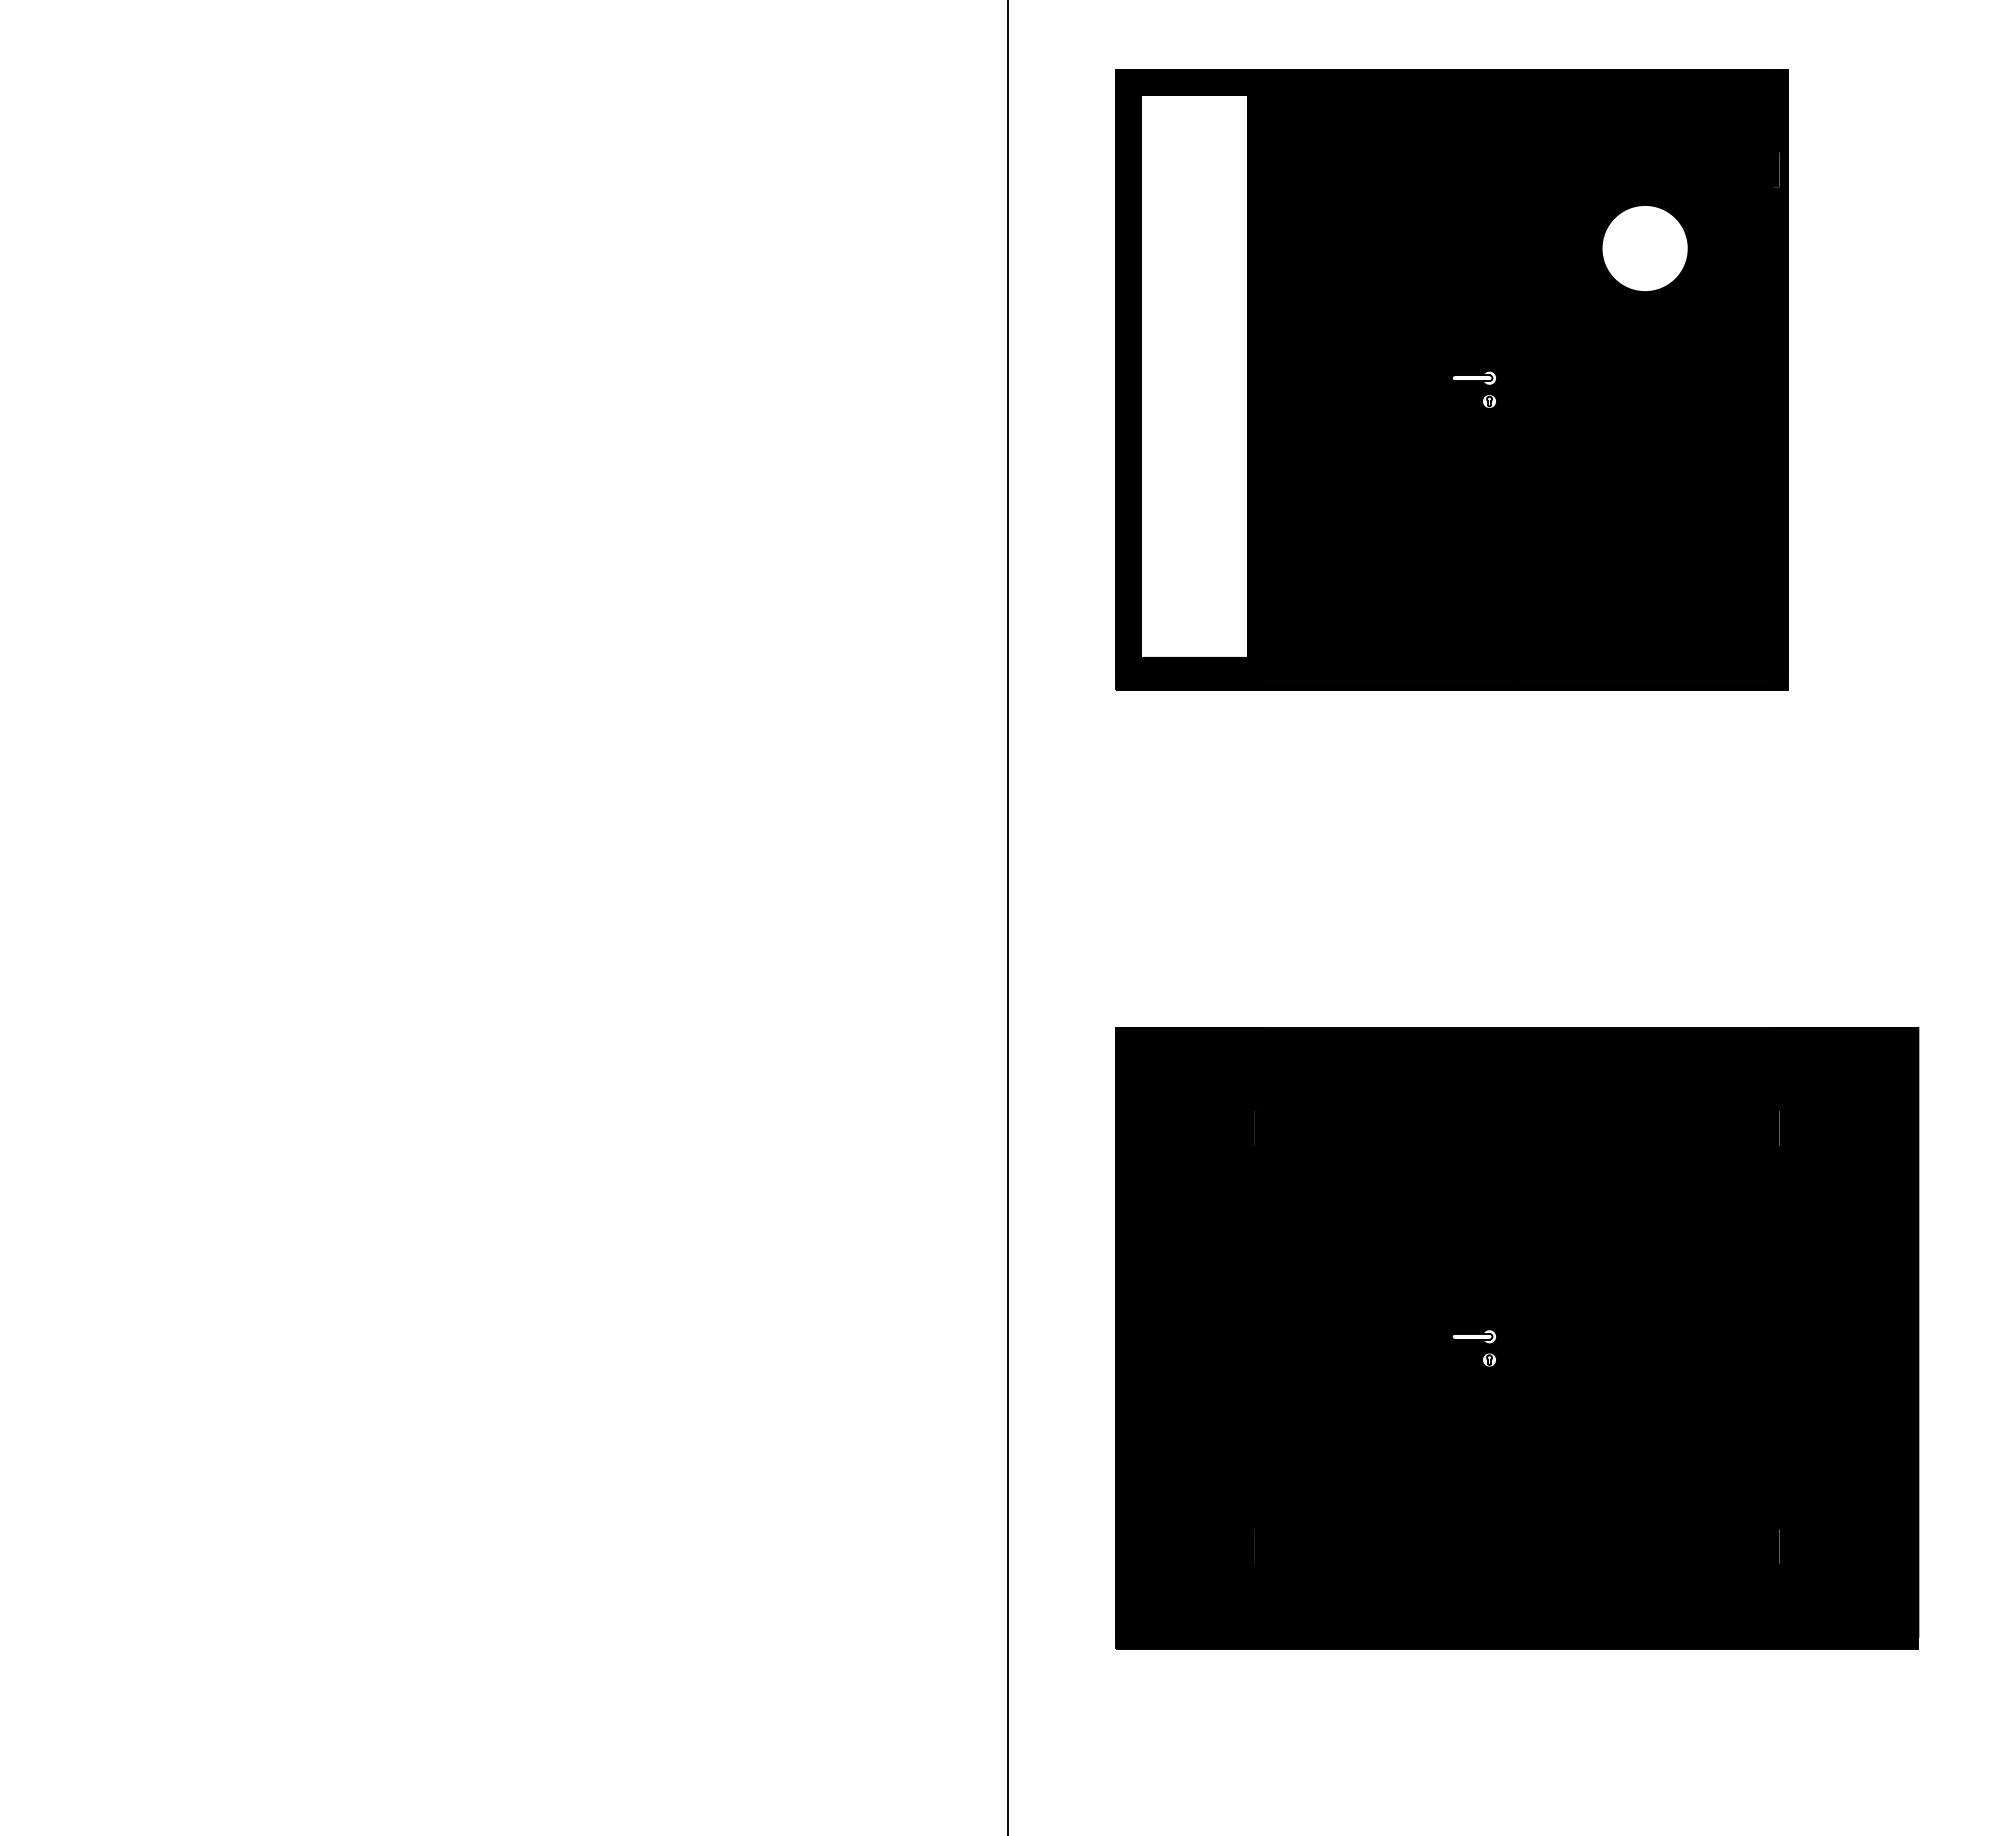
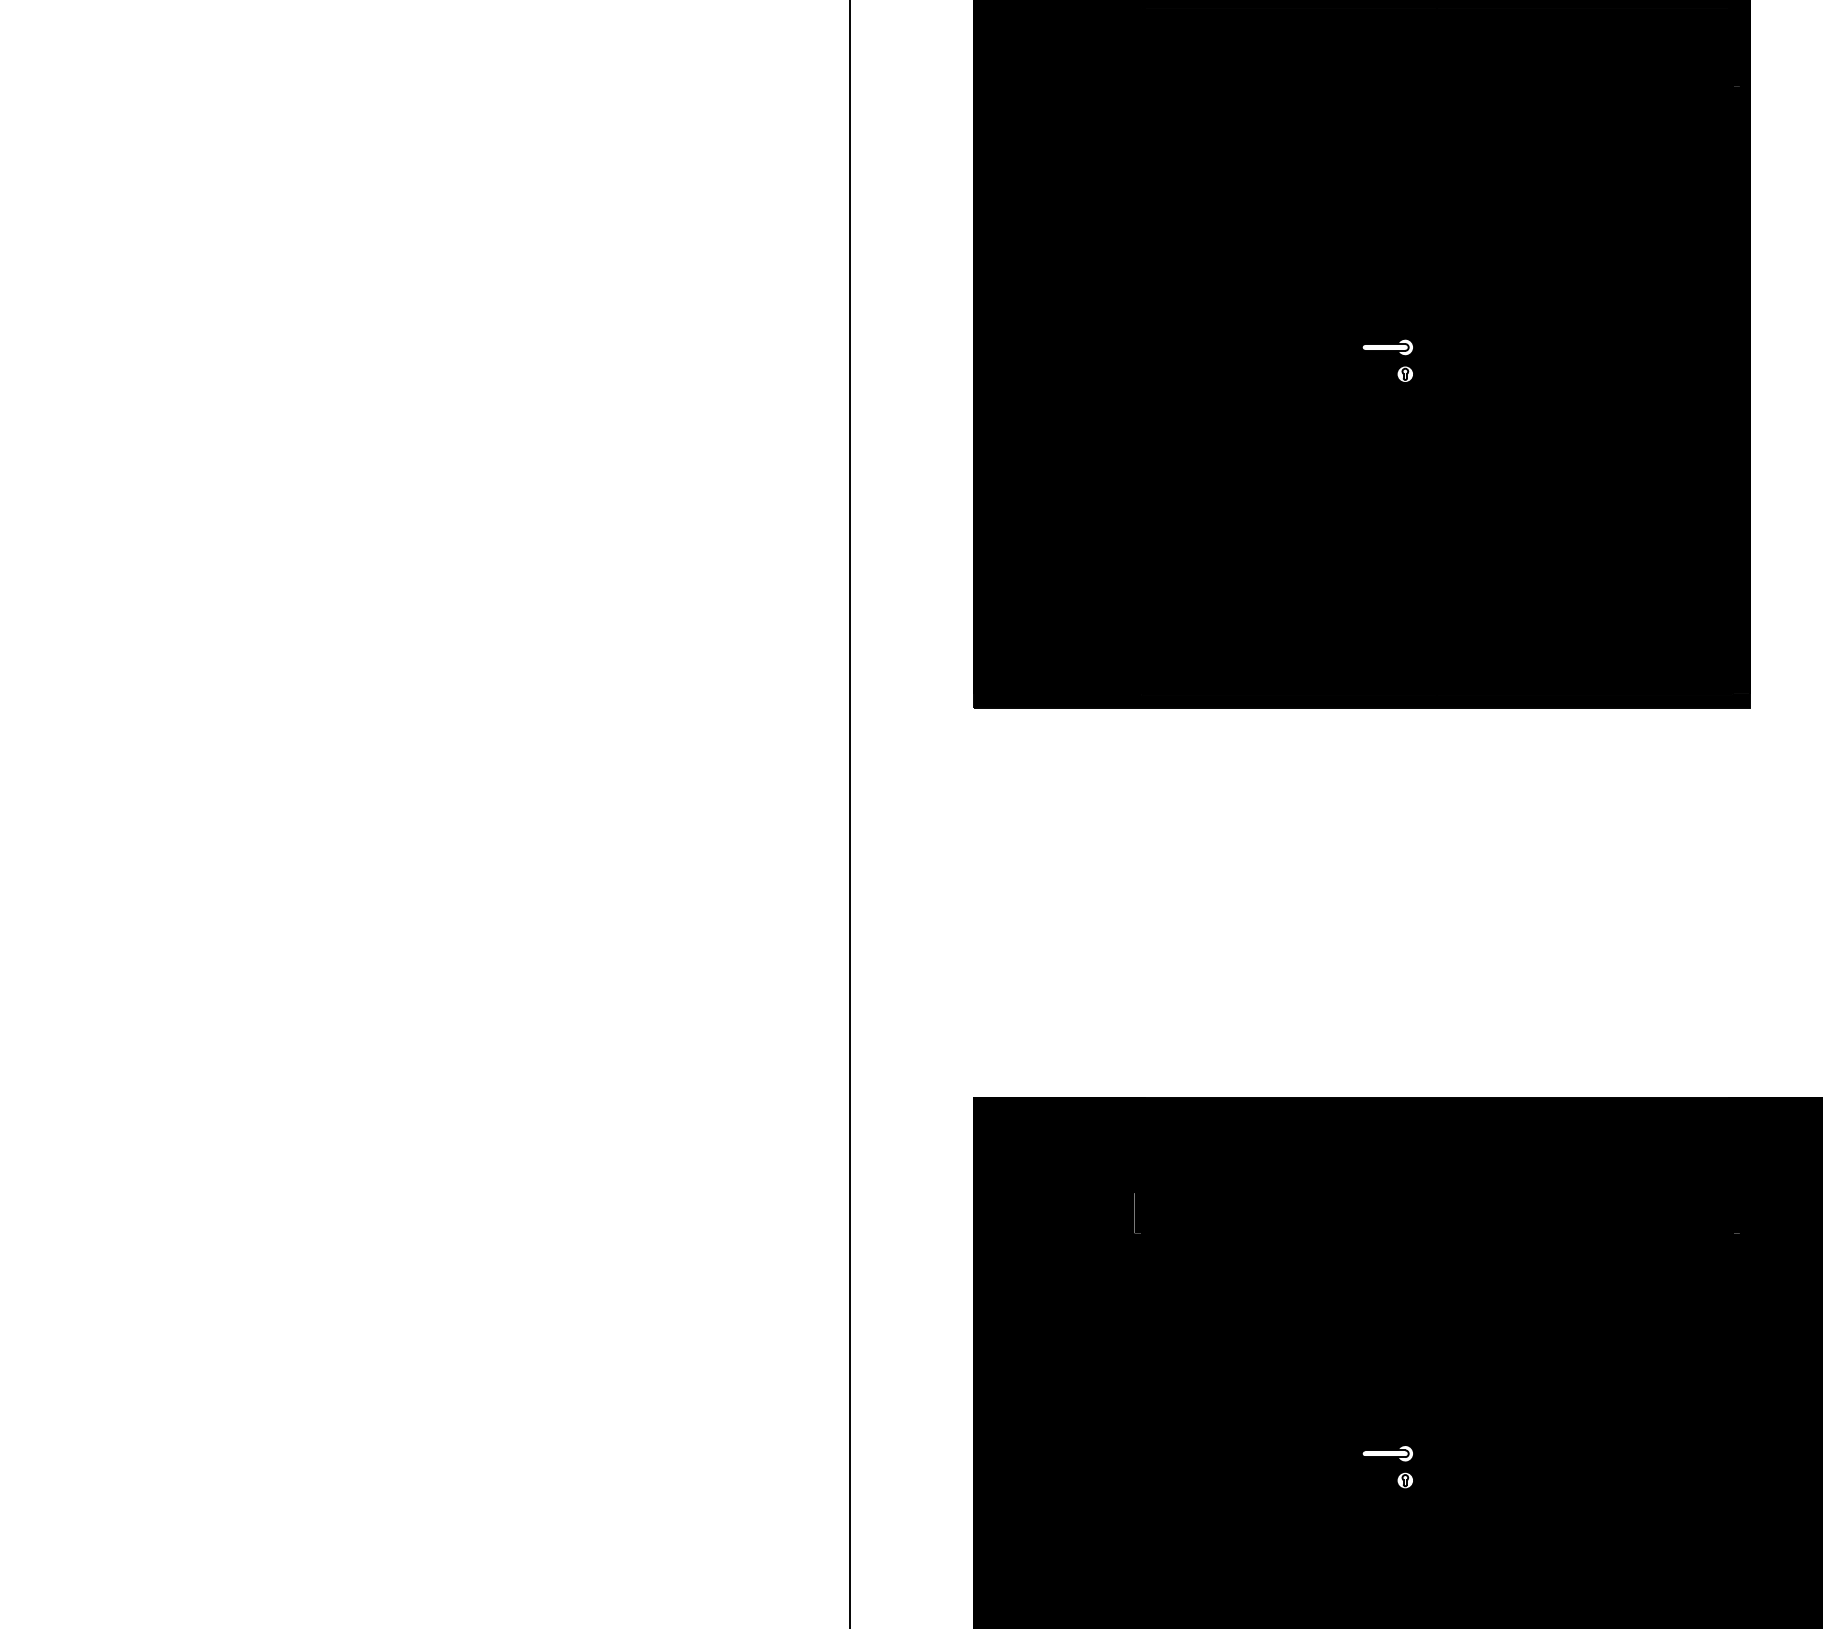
fill: (1644, 248) -> (1584, 197), added
fill: (1194, 375) -> (1064, 344), added

